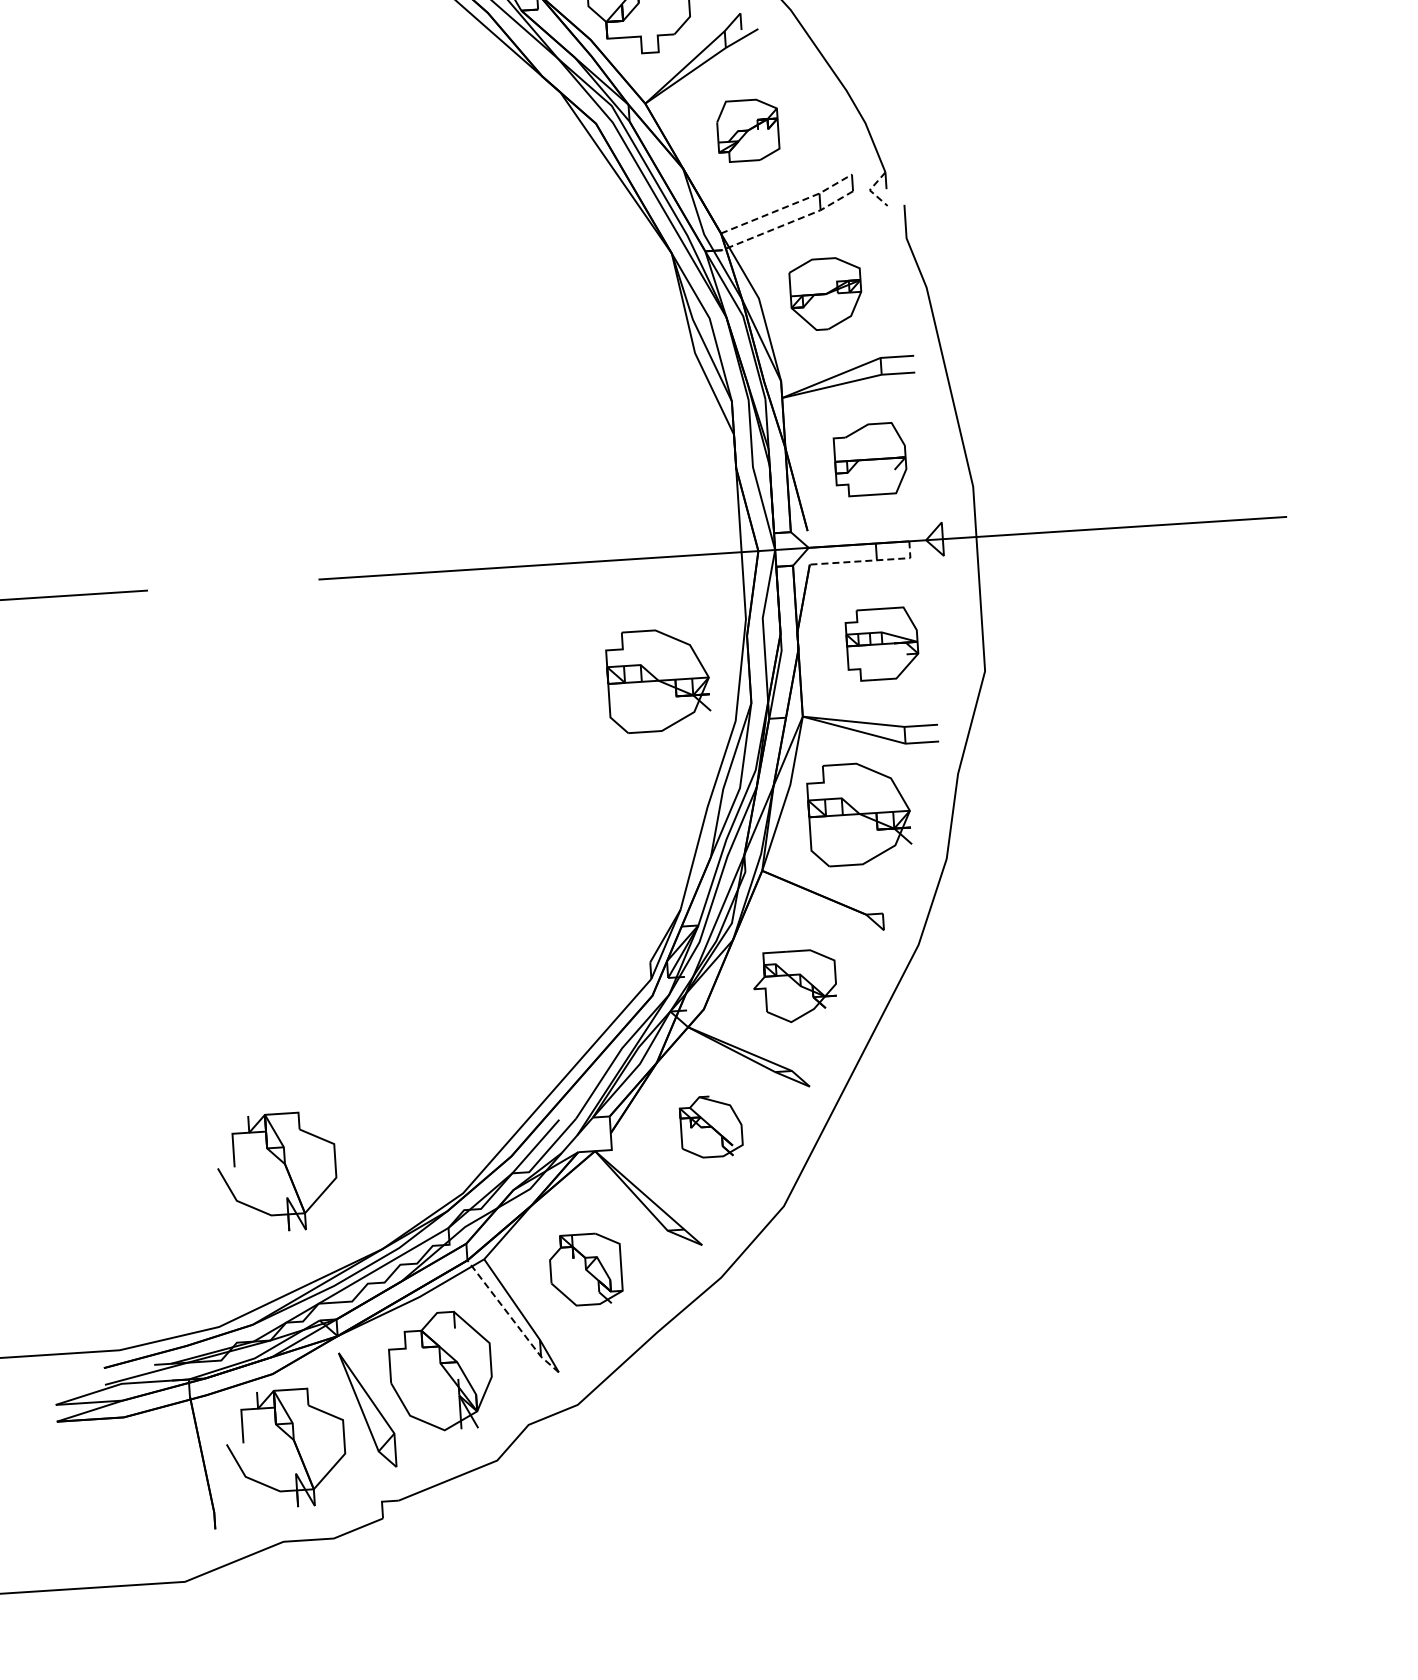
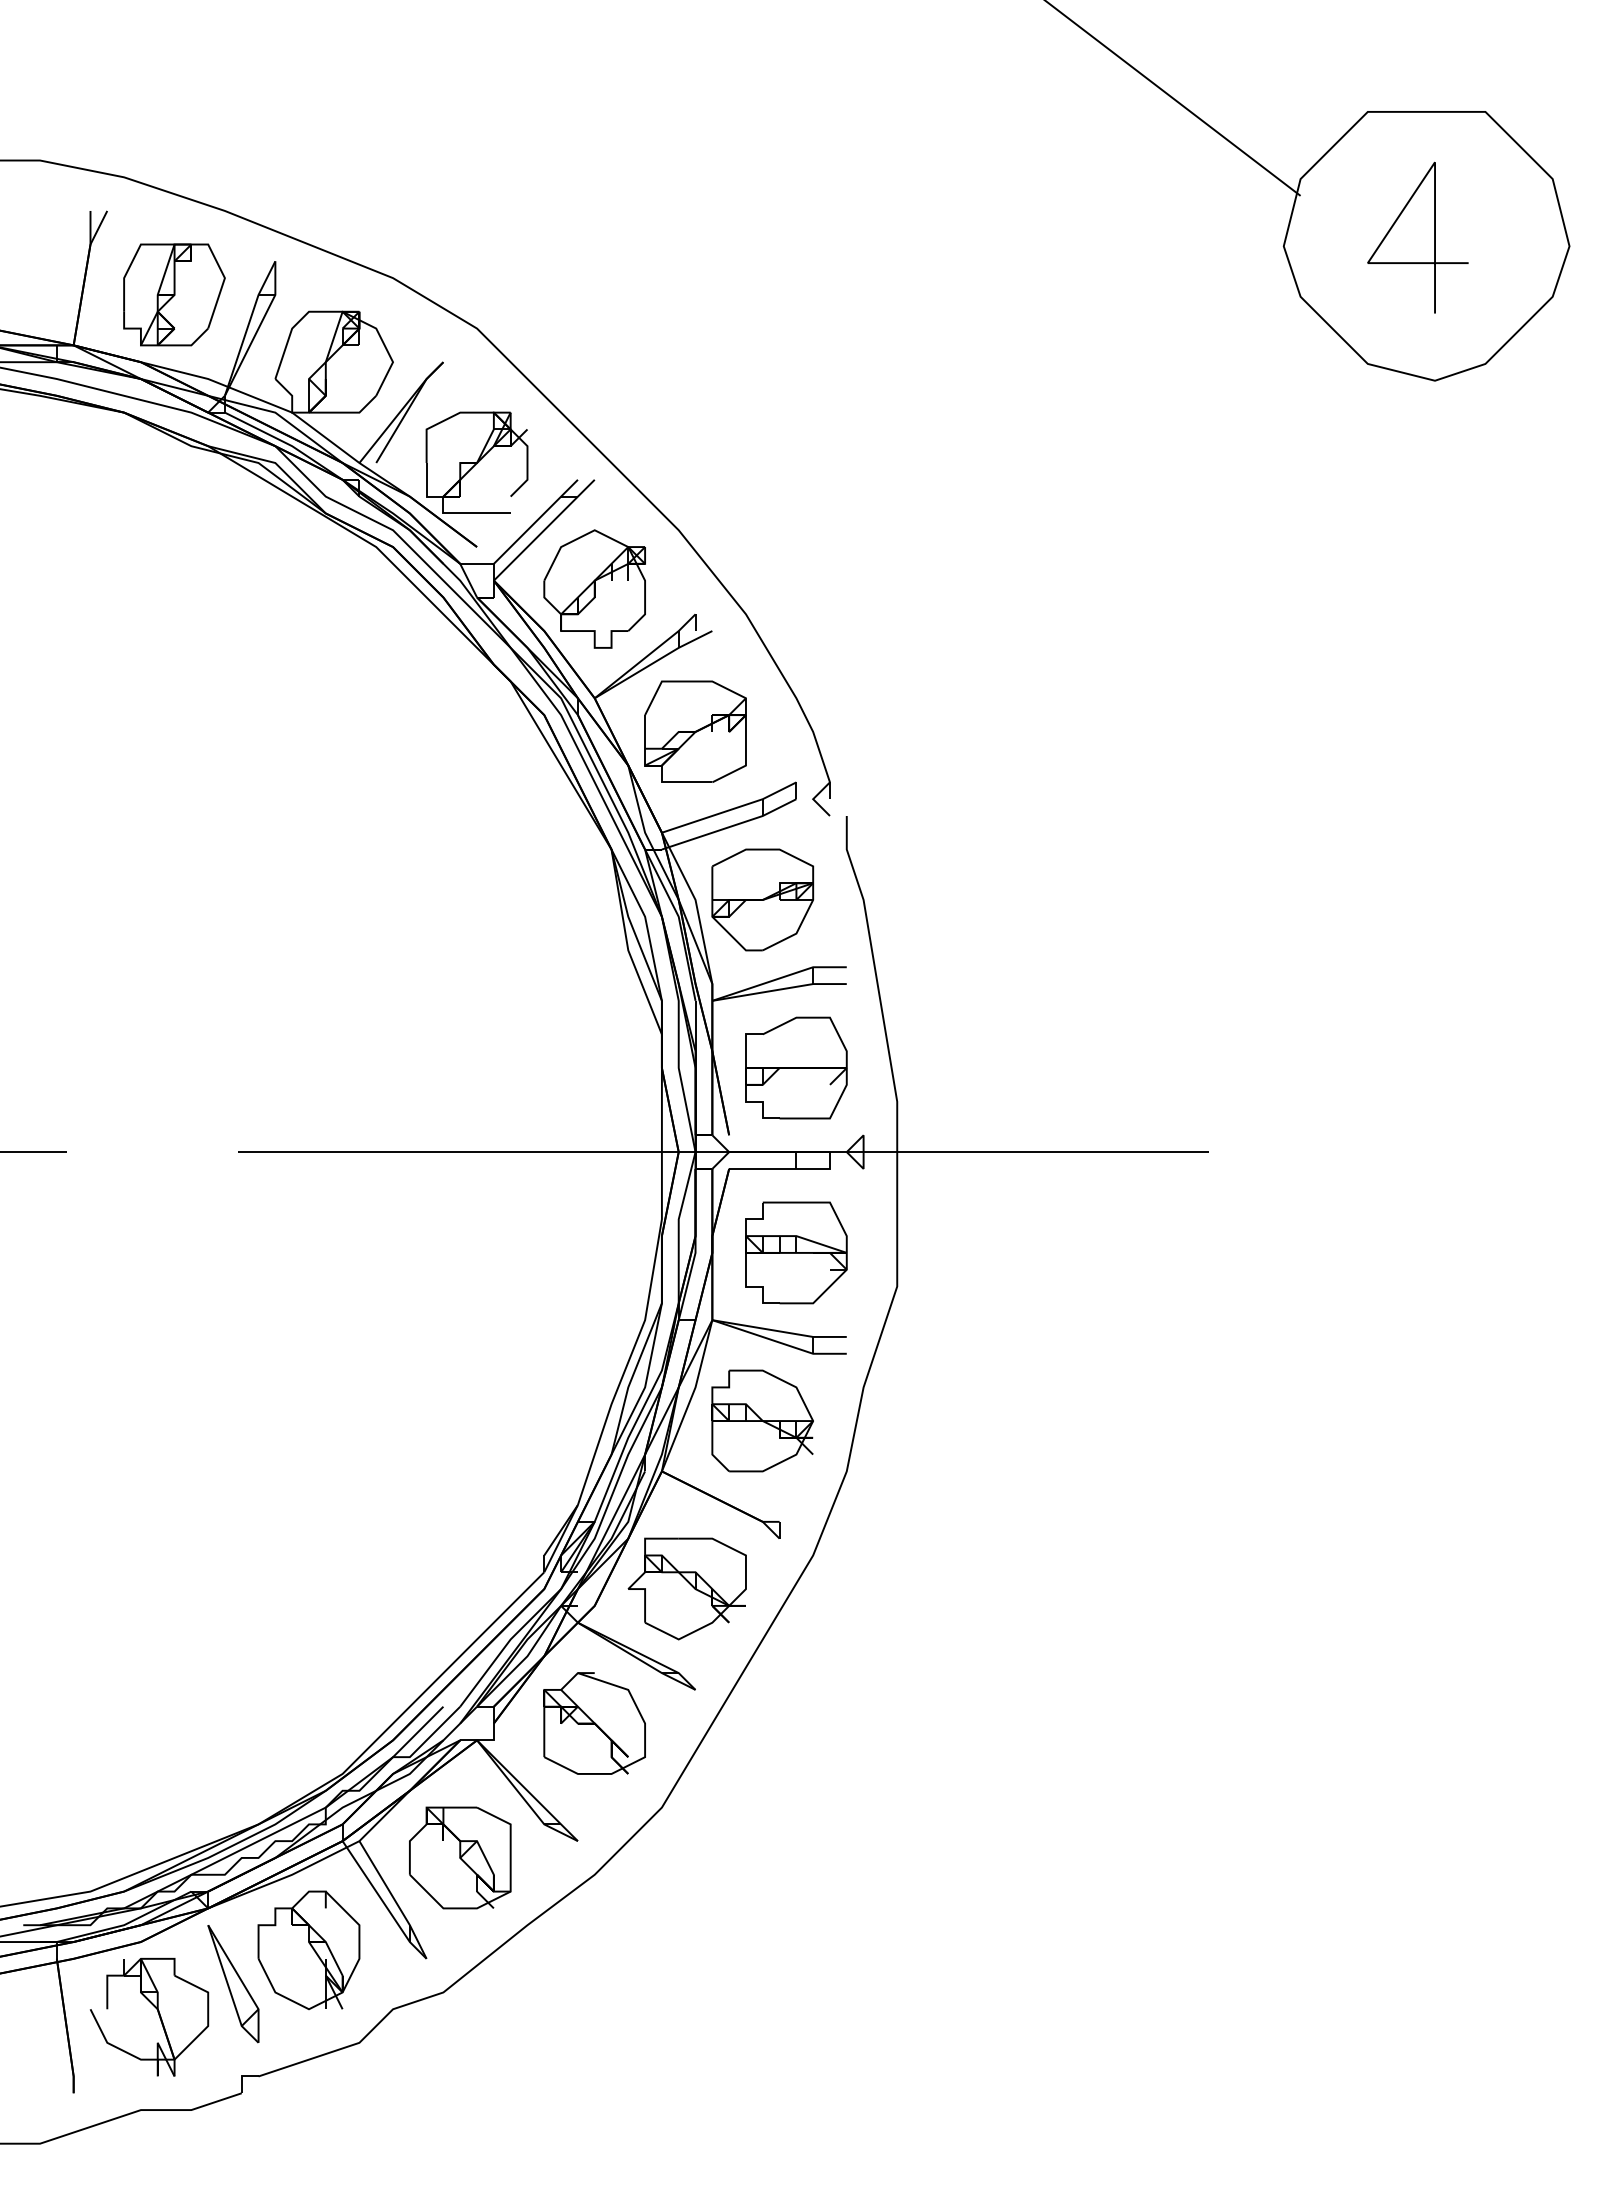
part: (747, 130) -> (695, 731), size x1.67
line: (870, 190) -> (813, 799), dashed -> solid
line: (787, 205) -> (730, 809), dashed -> solid
line: (789, 222) -> (730, 826), dashed -> solid
part: (825, 293) -> (762, 899), size x1.43
part: (870, 459) -> (796, 1067), size x1.43
line: (868, 560) -> (788, 1168), dashed -> solid
part: (882, 643) -> (796, 1252), size x1.43
part: (658, 680) -> (570, 1274), removed
part: (794, 986) -> (686, 1588), size x1.43
part: (711, 1126) -> (594, 1723), size x1.67
part: (284, 1167) -> (166, 1736), removed
part: (586, 1269) -> (460, 1857), size x1.43
line: (511, 1318) -> (382, 1901), dashed -> solid

